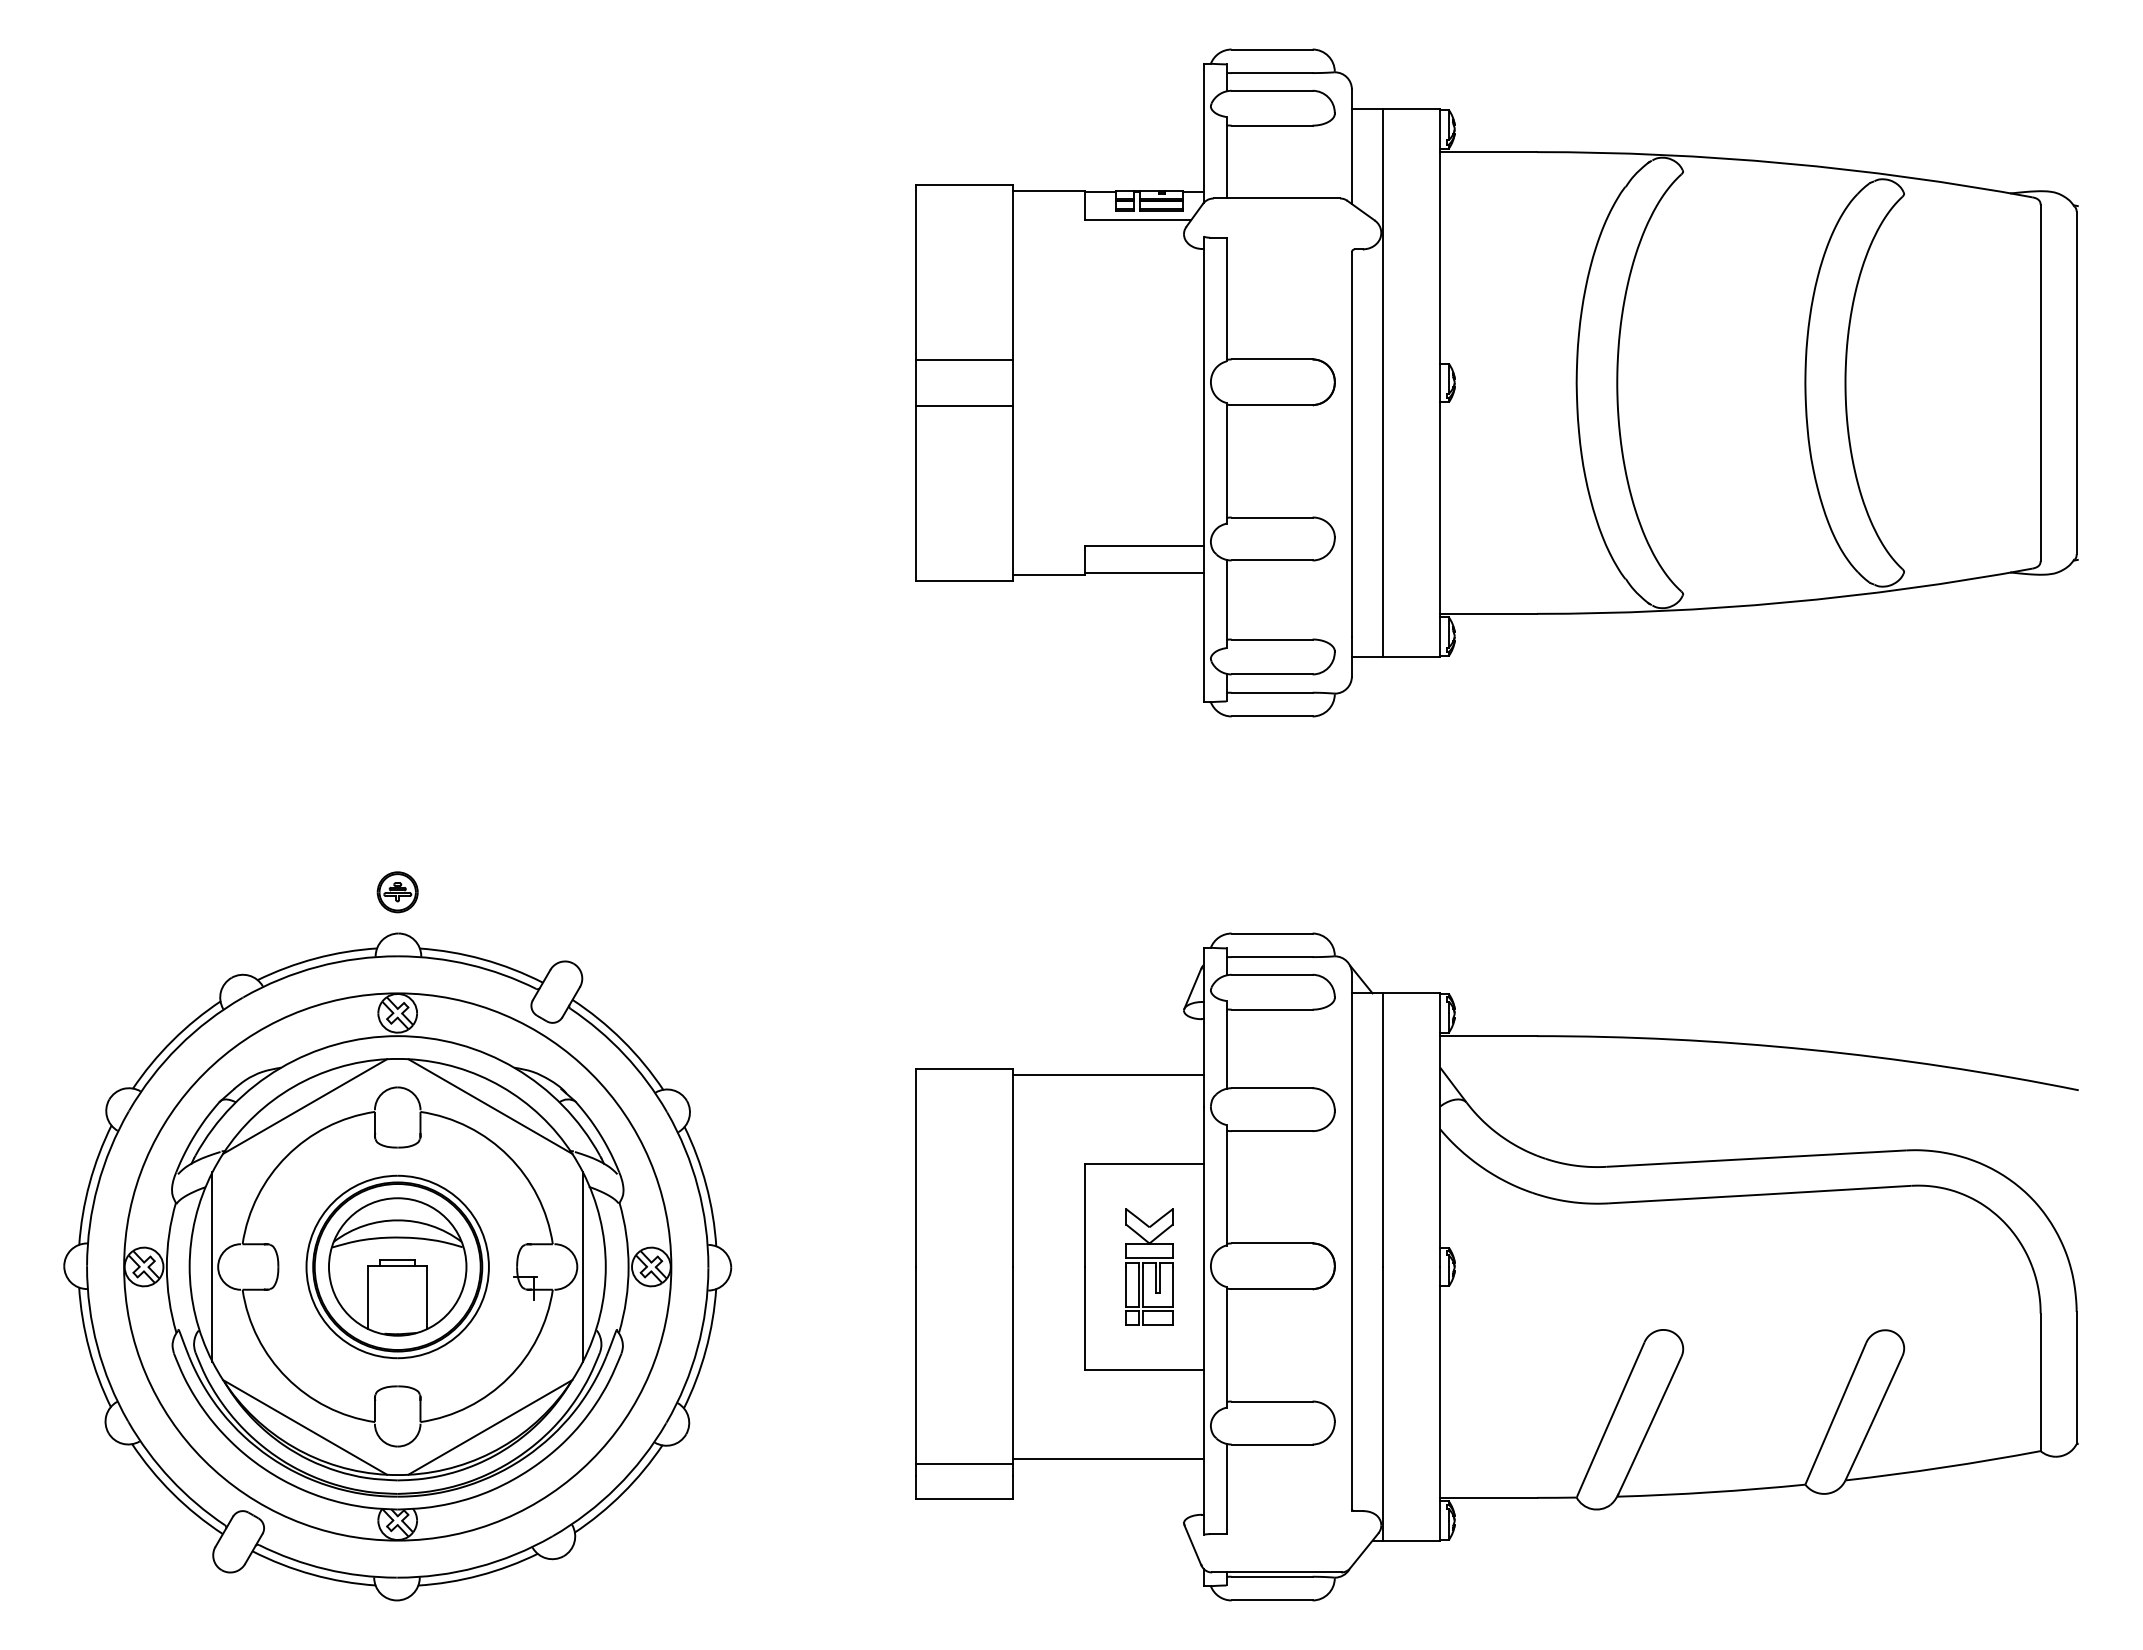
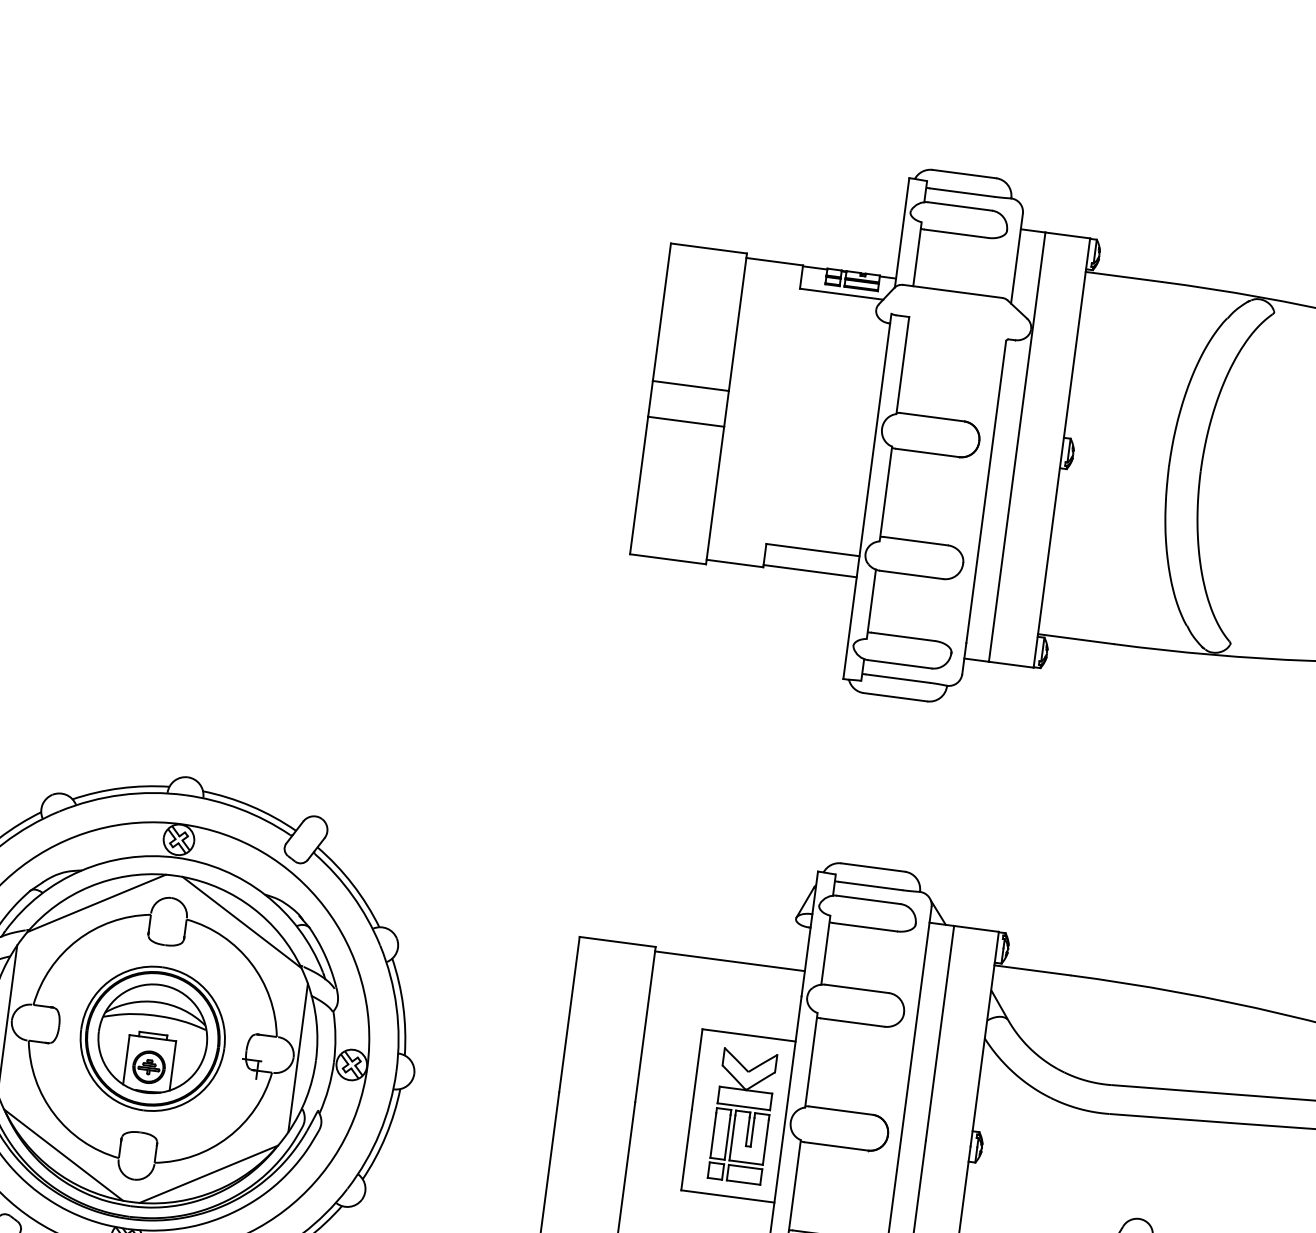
part: (397, 892) -> (148, 1067), moved
part: (1149, 1266) -> (742, 1116), size x1.43

